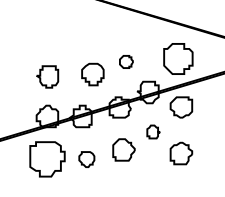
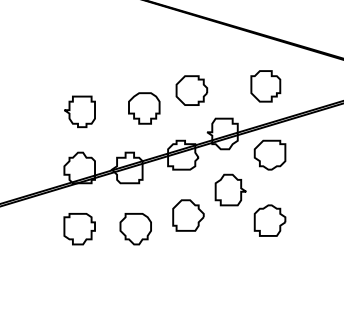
part: (178, 59) -> (265, 86), size x0.71
part: (126, 61) -> (191, 90), size x1.67
part: (153, 131) -> (230, 189), size x1.67
part: (47, 159) -> (79, 229), size x0.62
part: (86, 159) -> (135, 229), size x1.43

